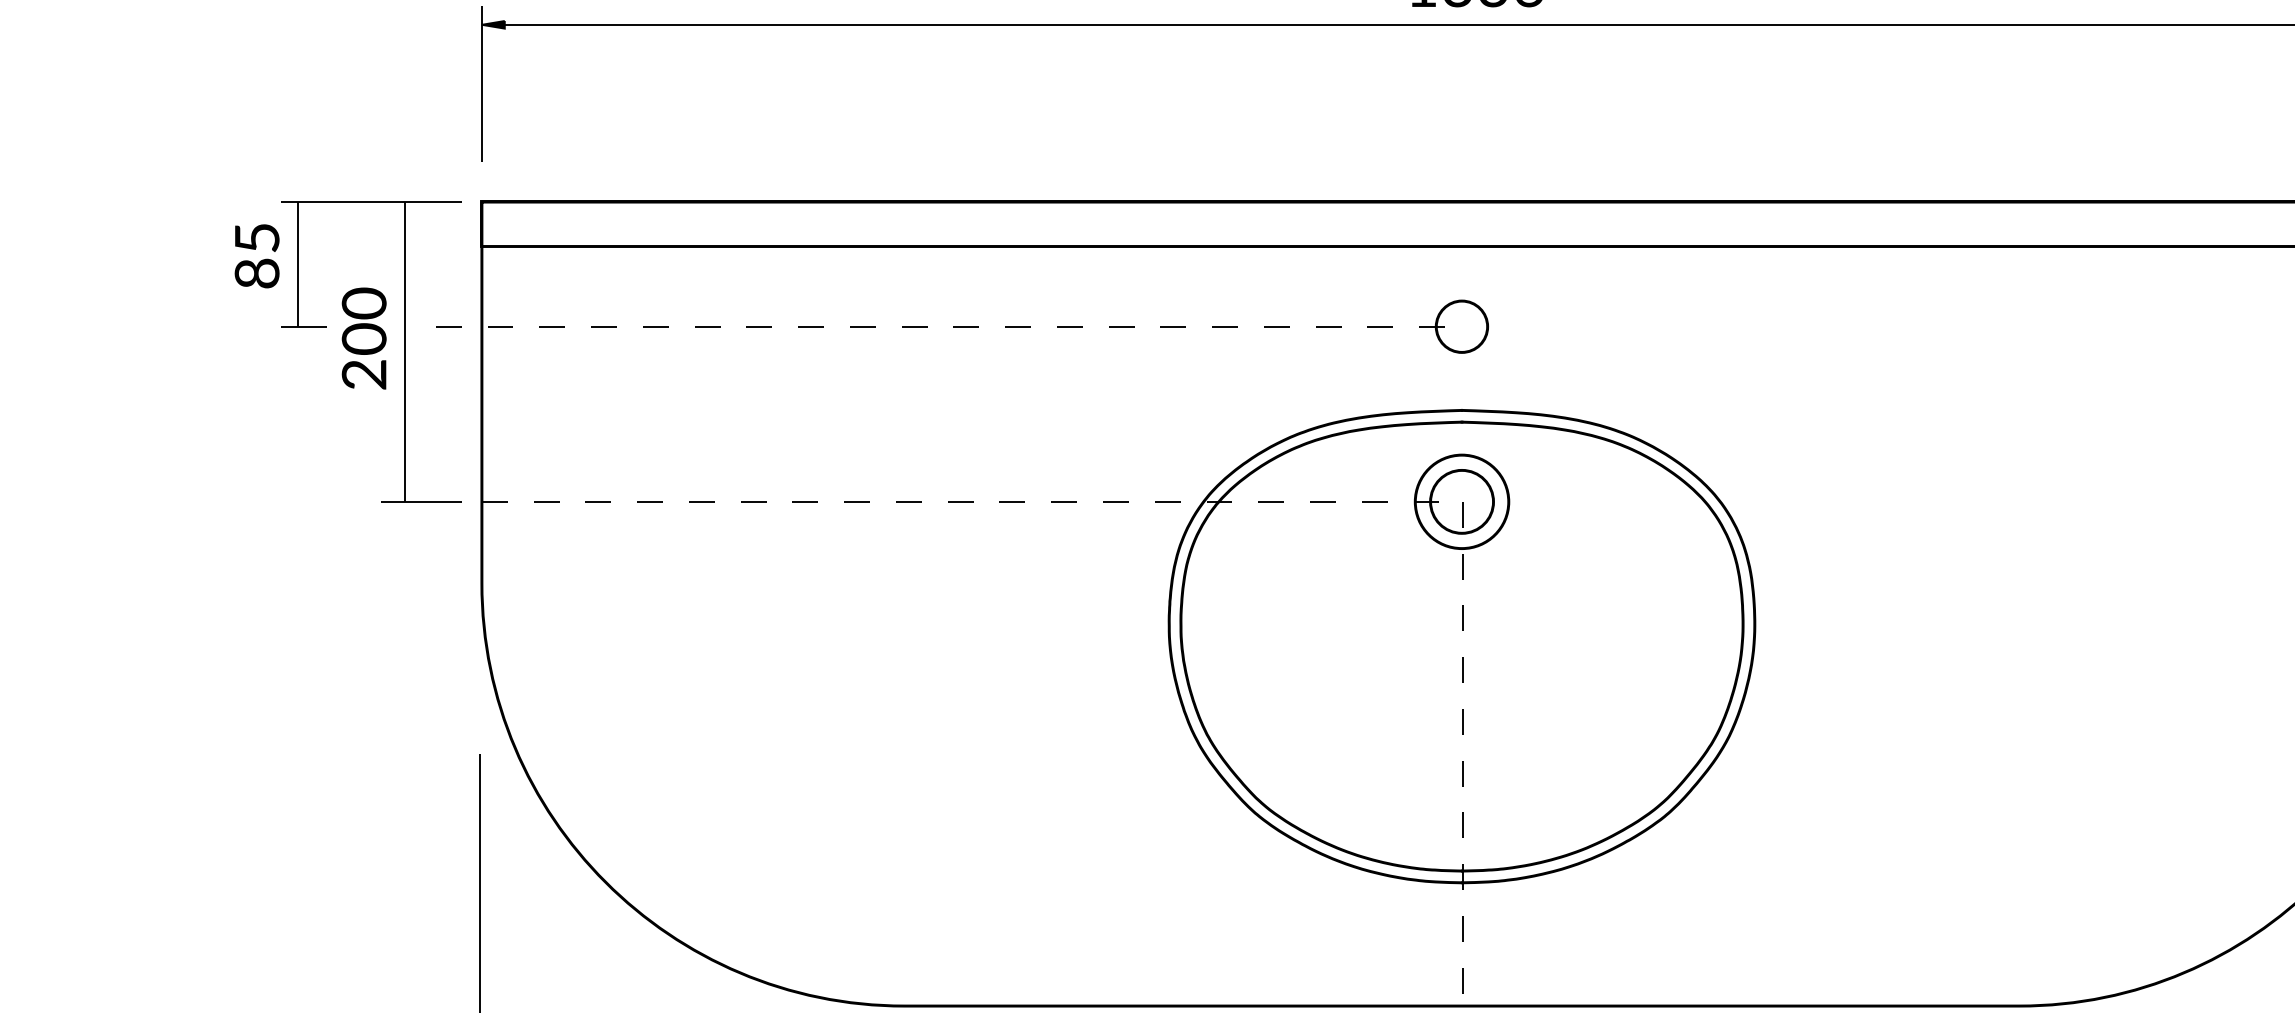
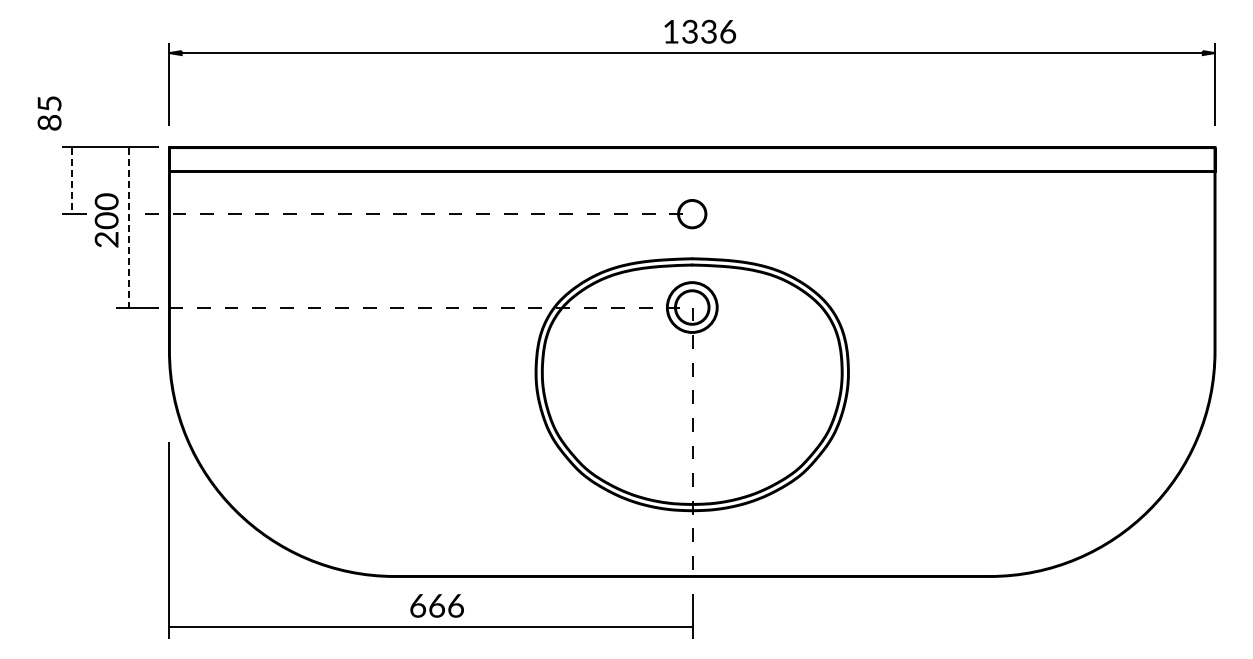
text: (257, 256) -> (49, 113), moved
line: (298, 265) -> (71, 181), solid -> dashed
line: (405, 351) -> (128, 227), solid -> dashed

